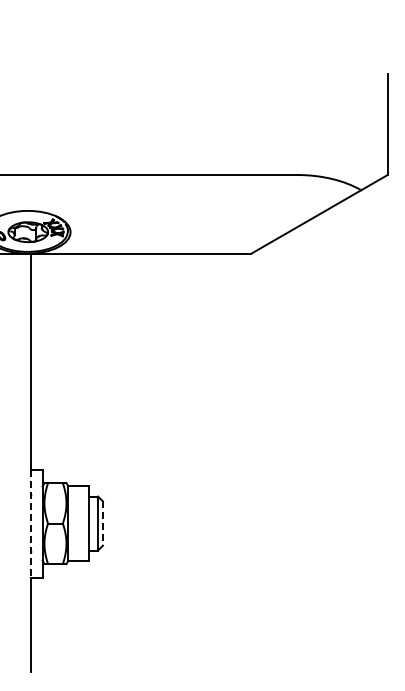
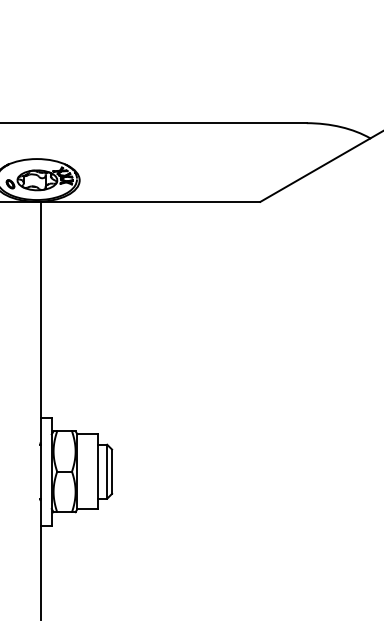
line: (31, 523) -> (40, 471), dashed -> solid
line: (102, 524) -> (111, 472), dashed -> solid

